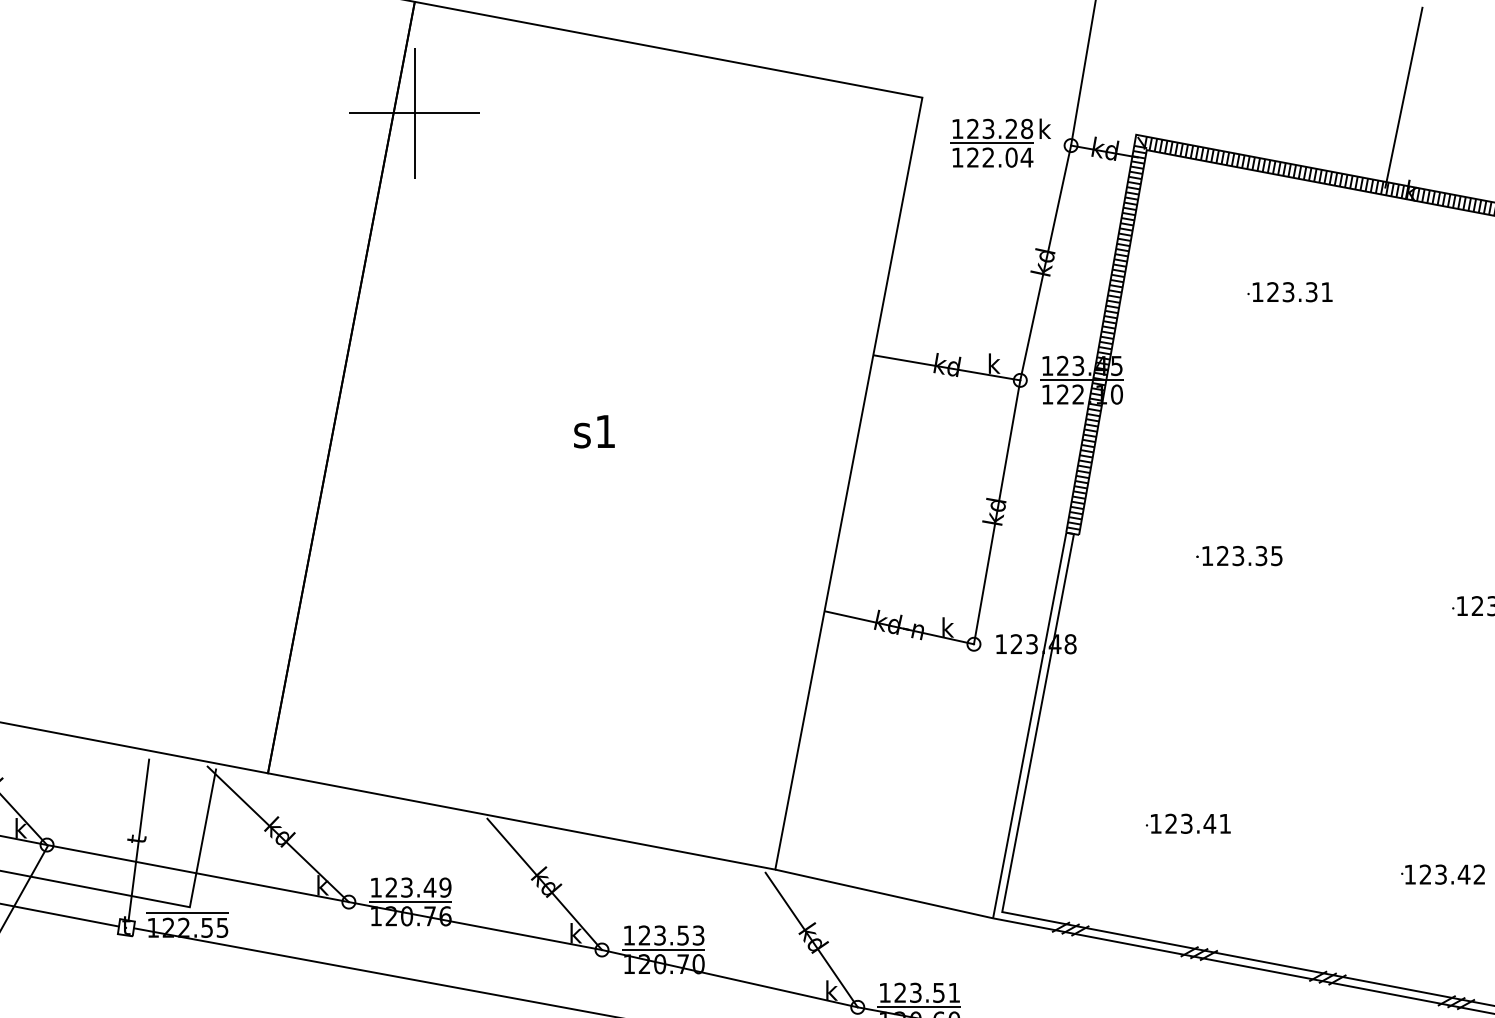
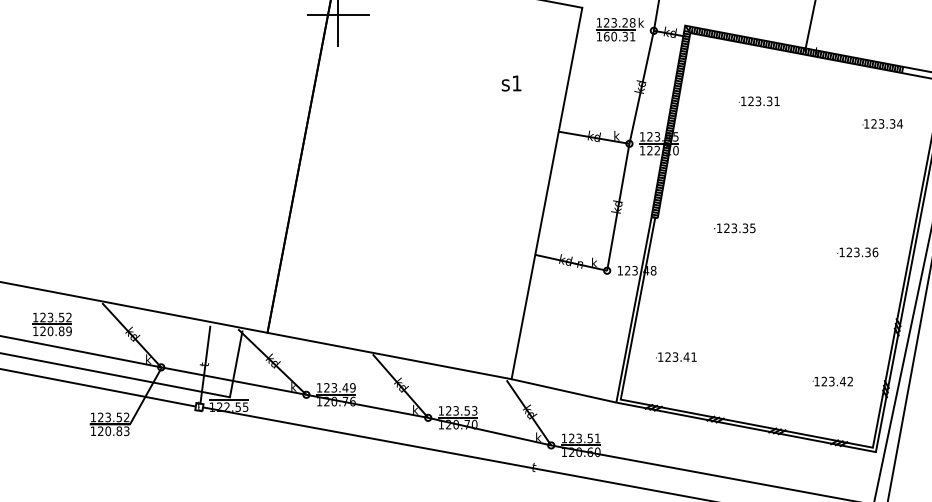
text: (999, 157) -> (619, 36), 122.04 -> 160.31
text: (594, 431) -> (511, 83), moved
text: (1188, 822) -> (676, 356), moved

